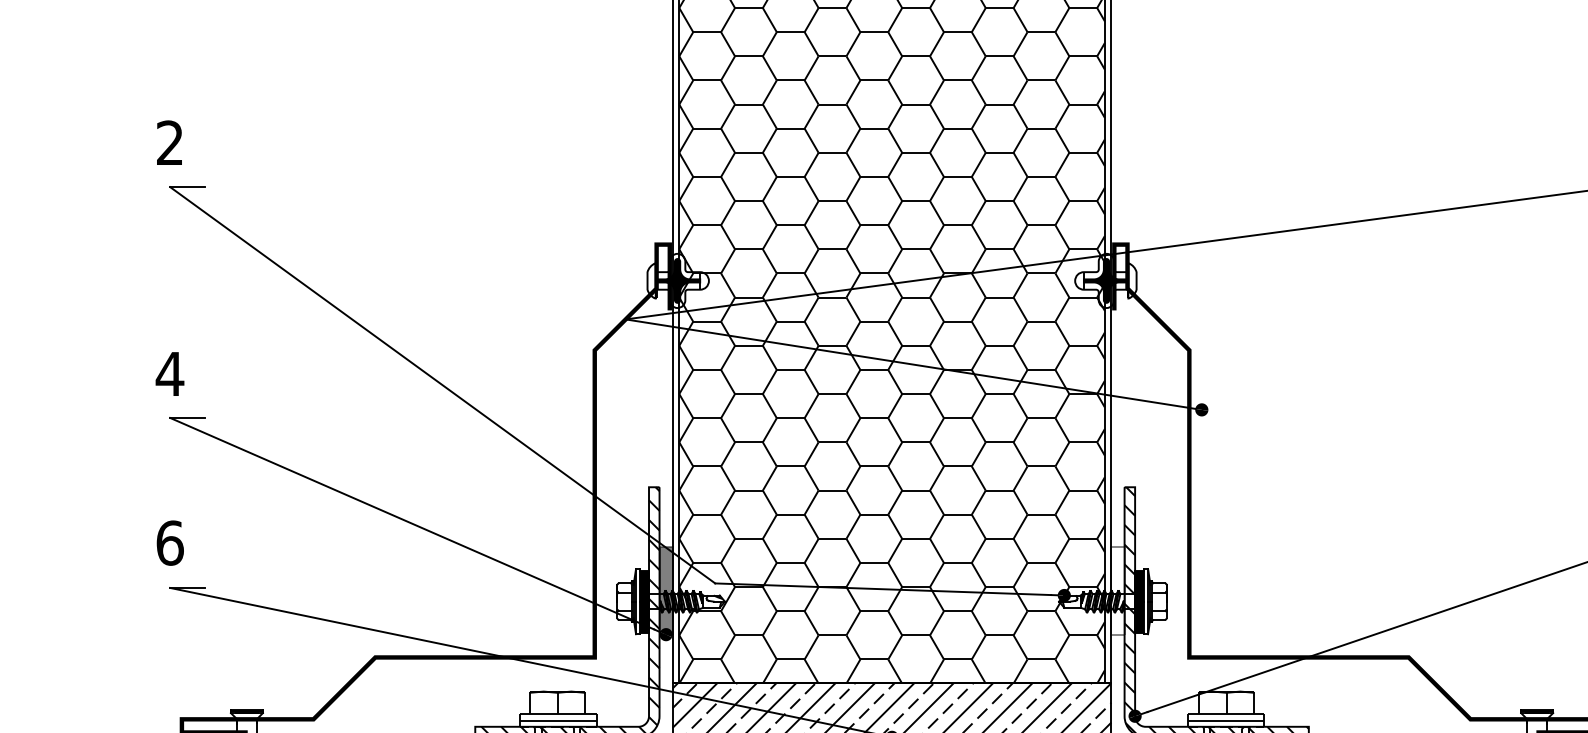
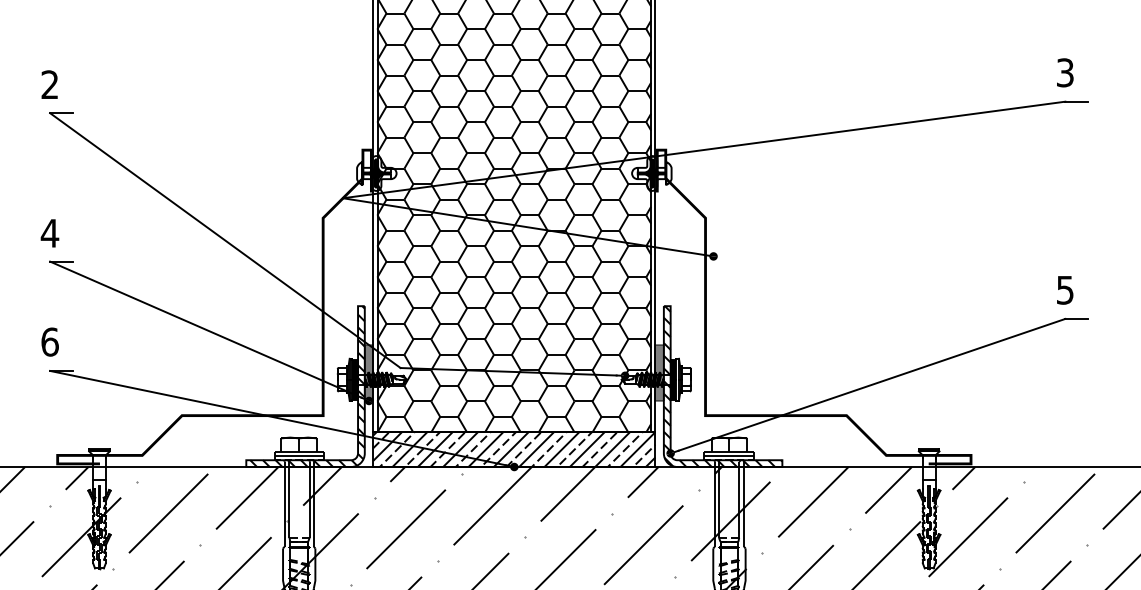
fill: (1117, 590) -> (659, 372), added

